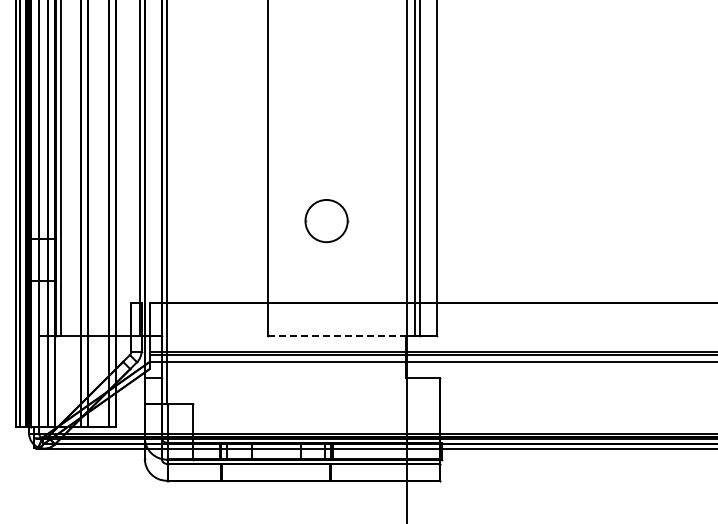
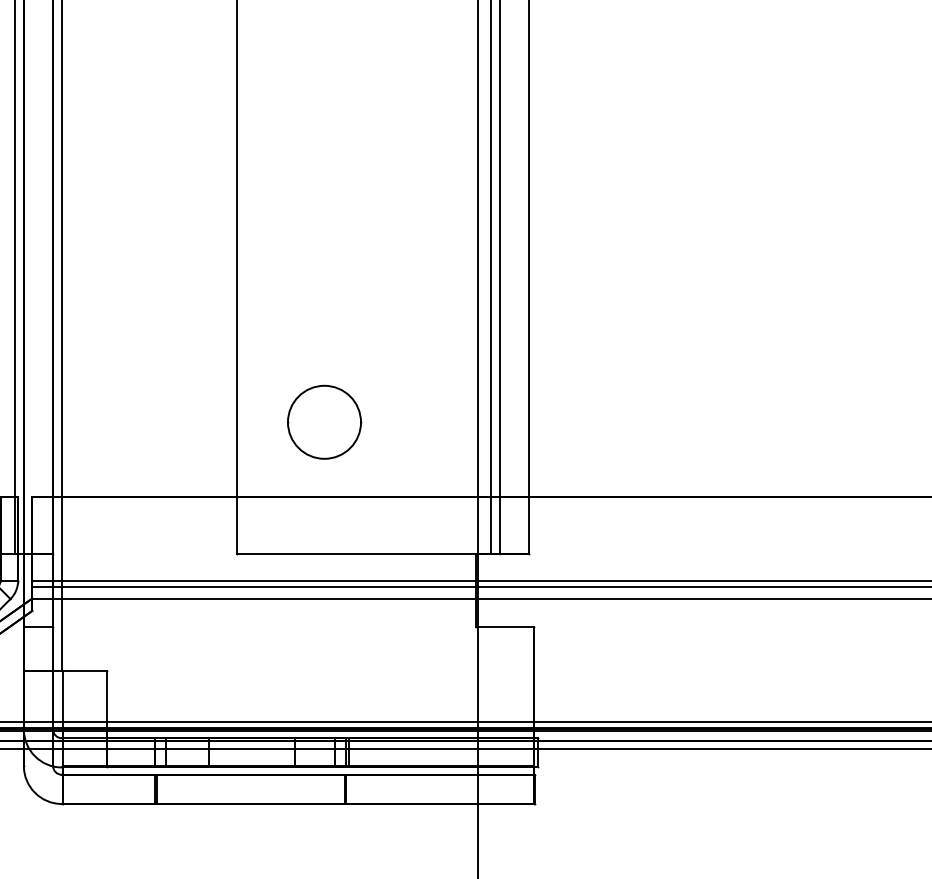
part: (326, 221) -> (324, 423), moved
line: (341, 336) -> (364, 554), dashed -> solid

